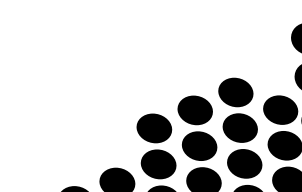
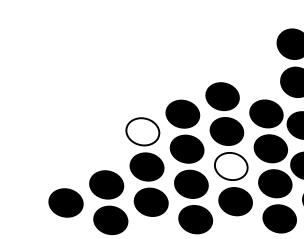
fill: (154, 128) -> (142, 131), removed
fill: (243, 163) -> (230, 166), removed

